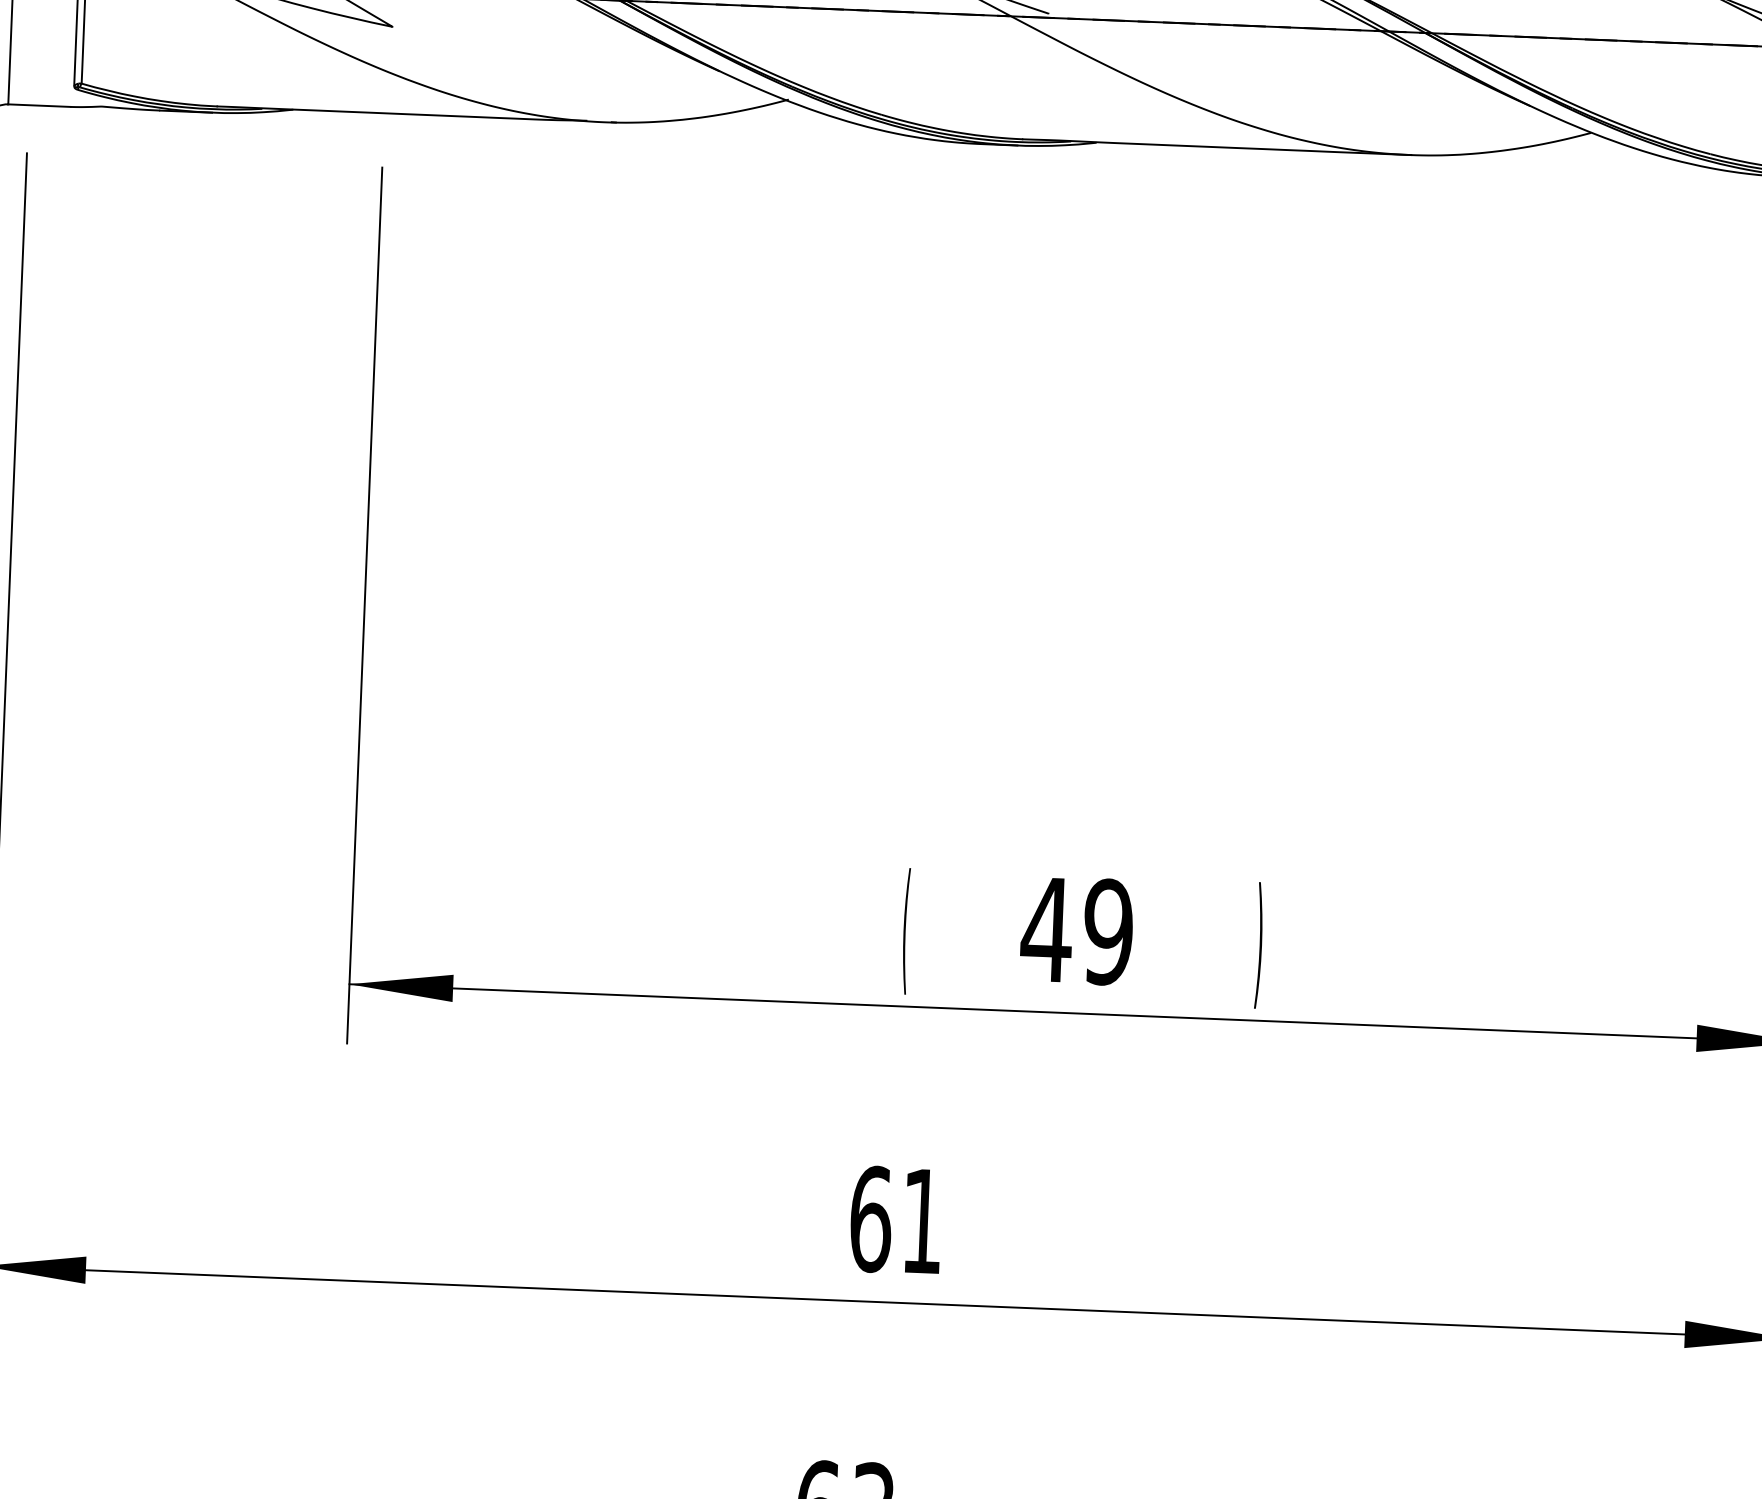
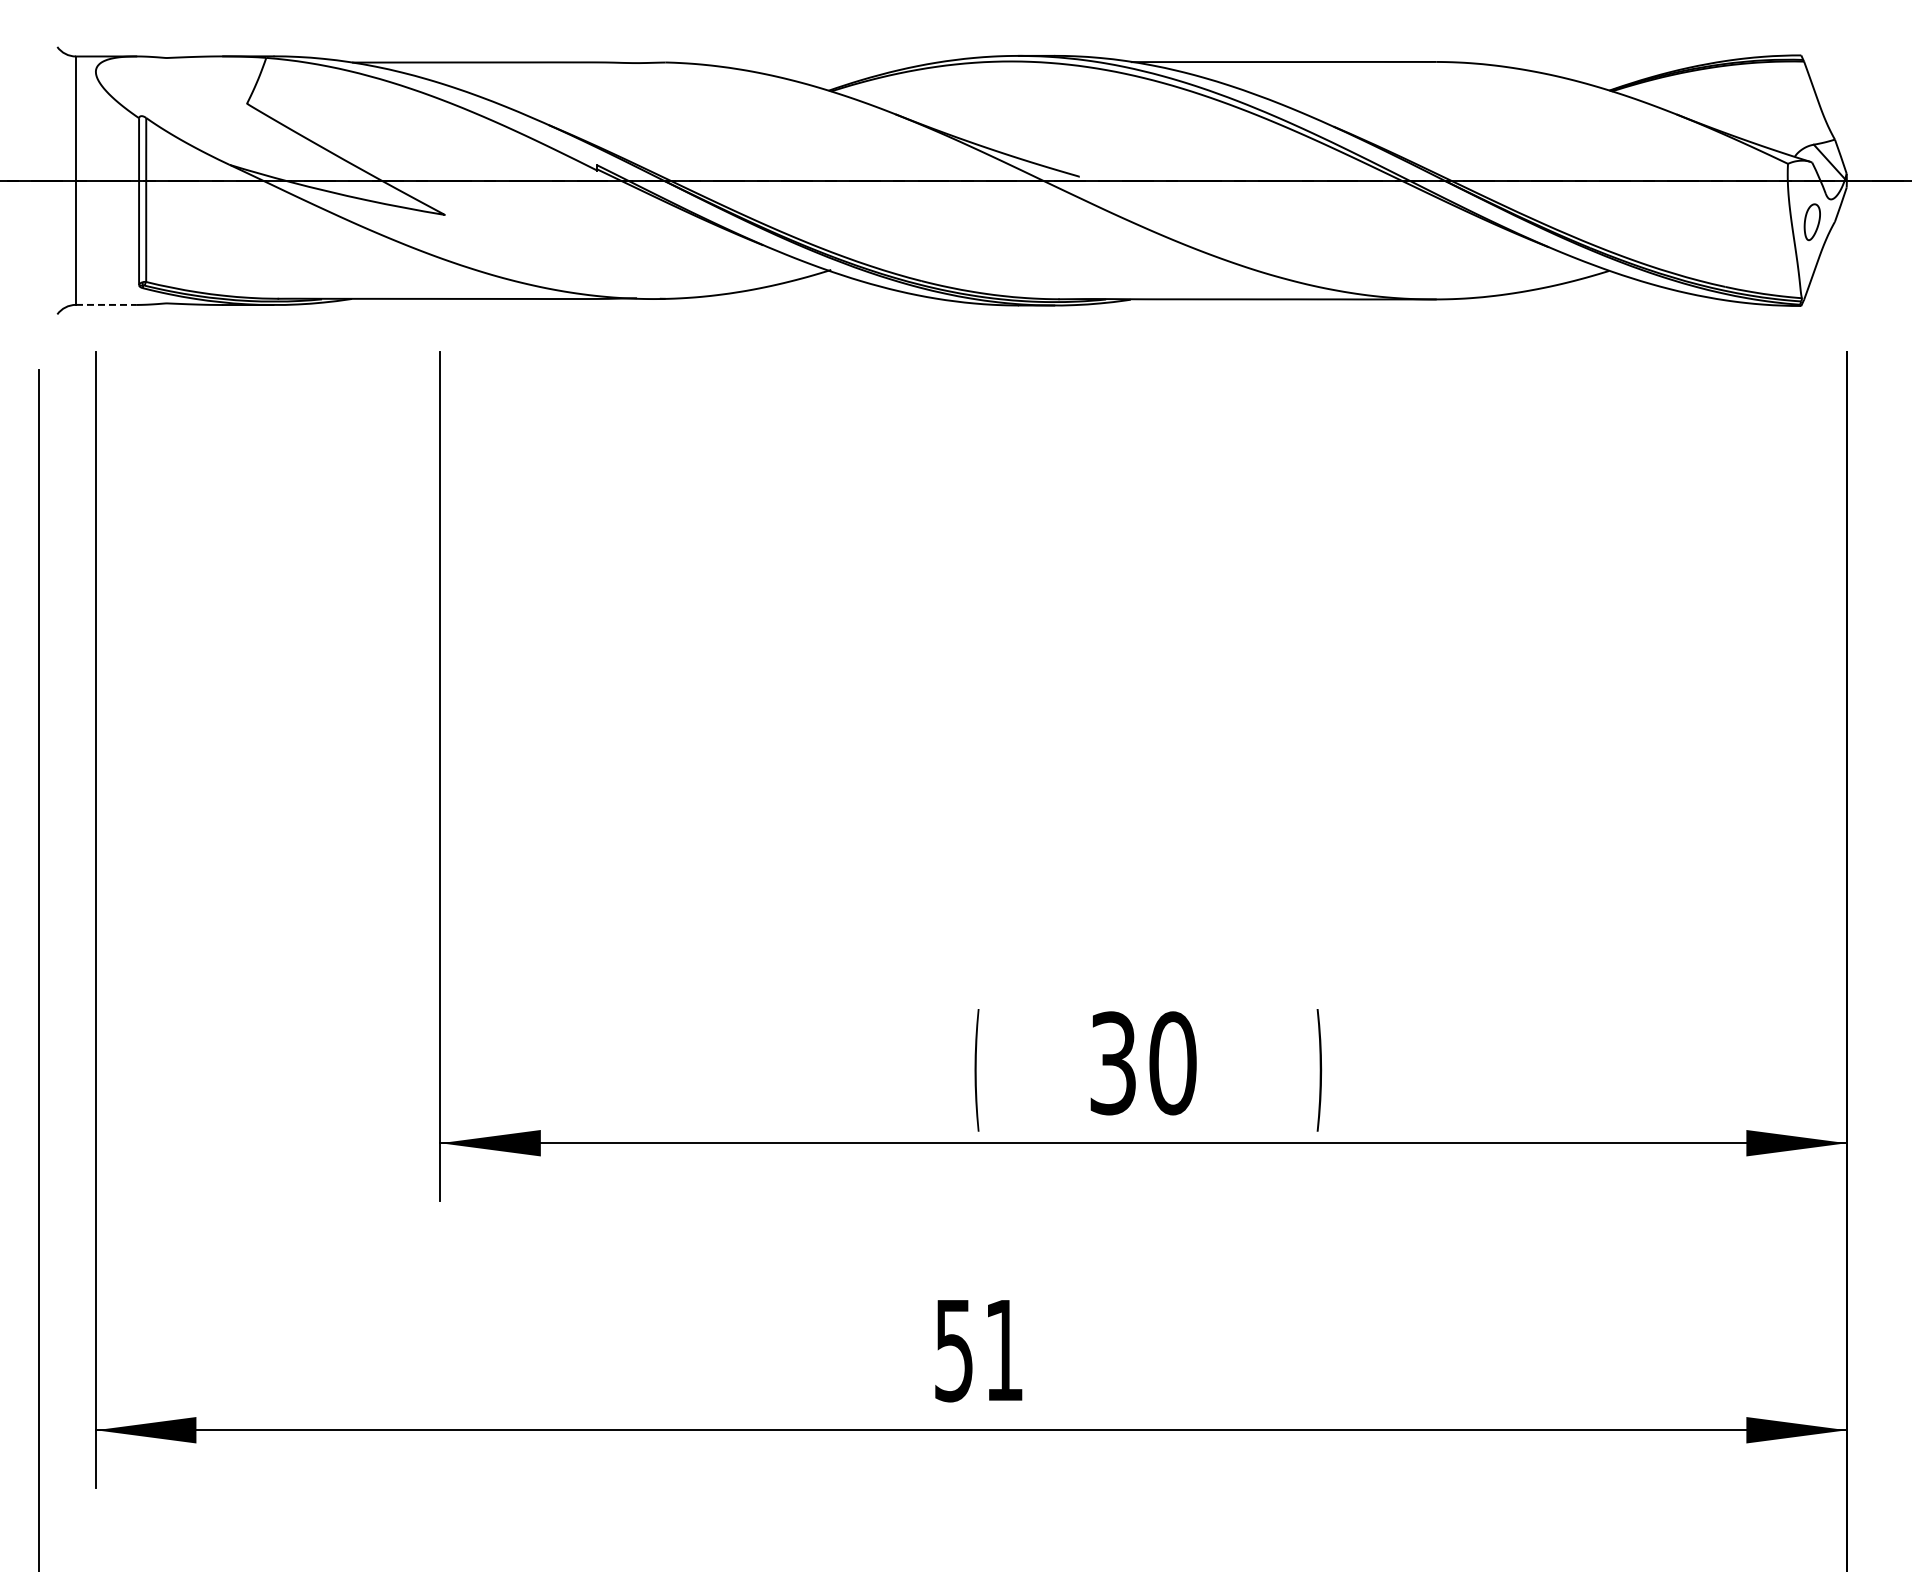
line: (39, 105) -> (106, 304), solid -> dashed
text: (1077, 931) -> (1142, 1063), 49 -> 30
text: (871, 1219) -> (954, 1350), 61 -> 51

